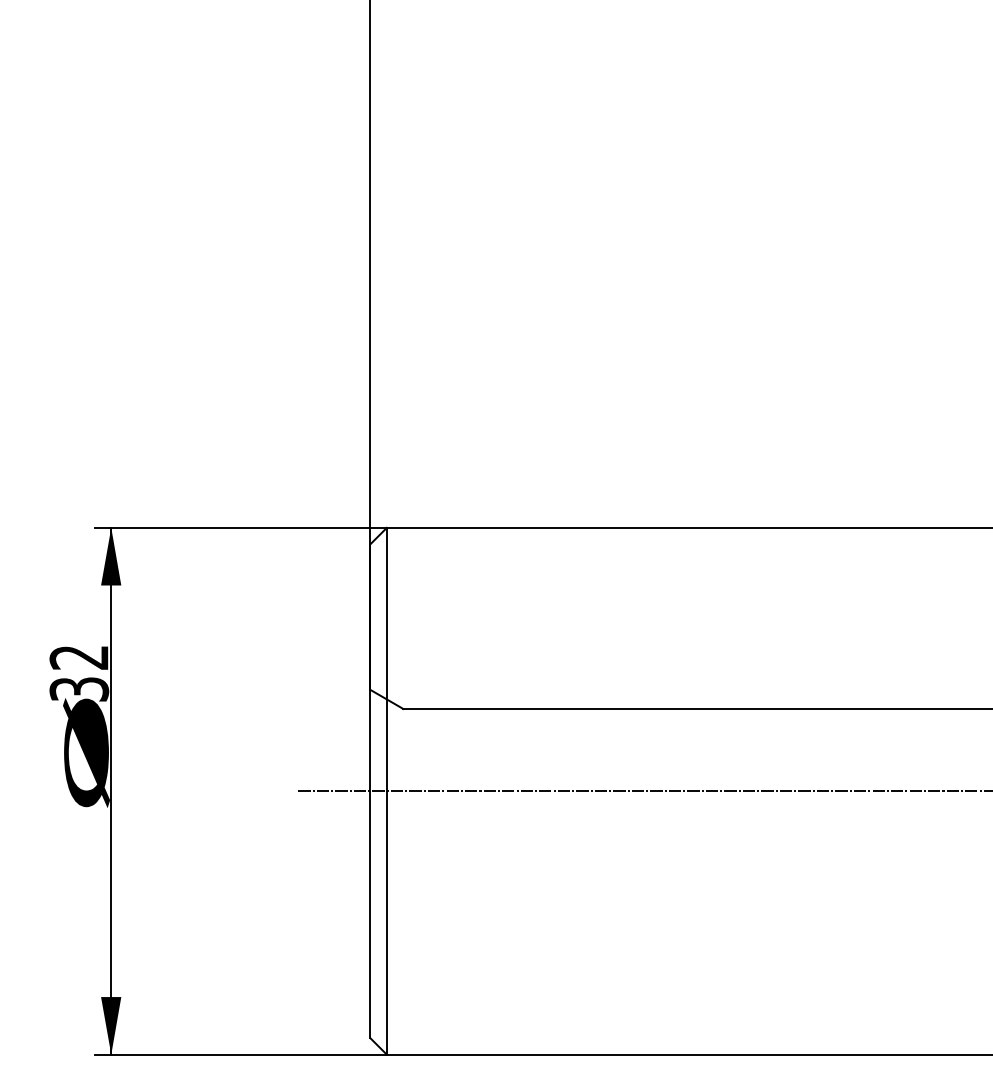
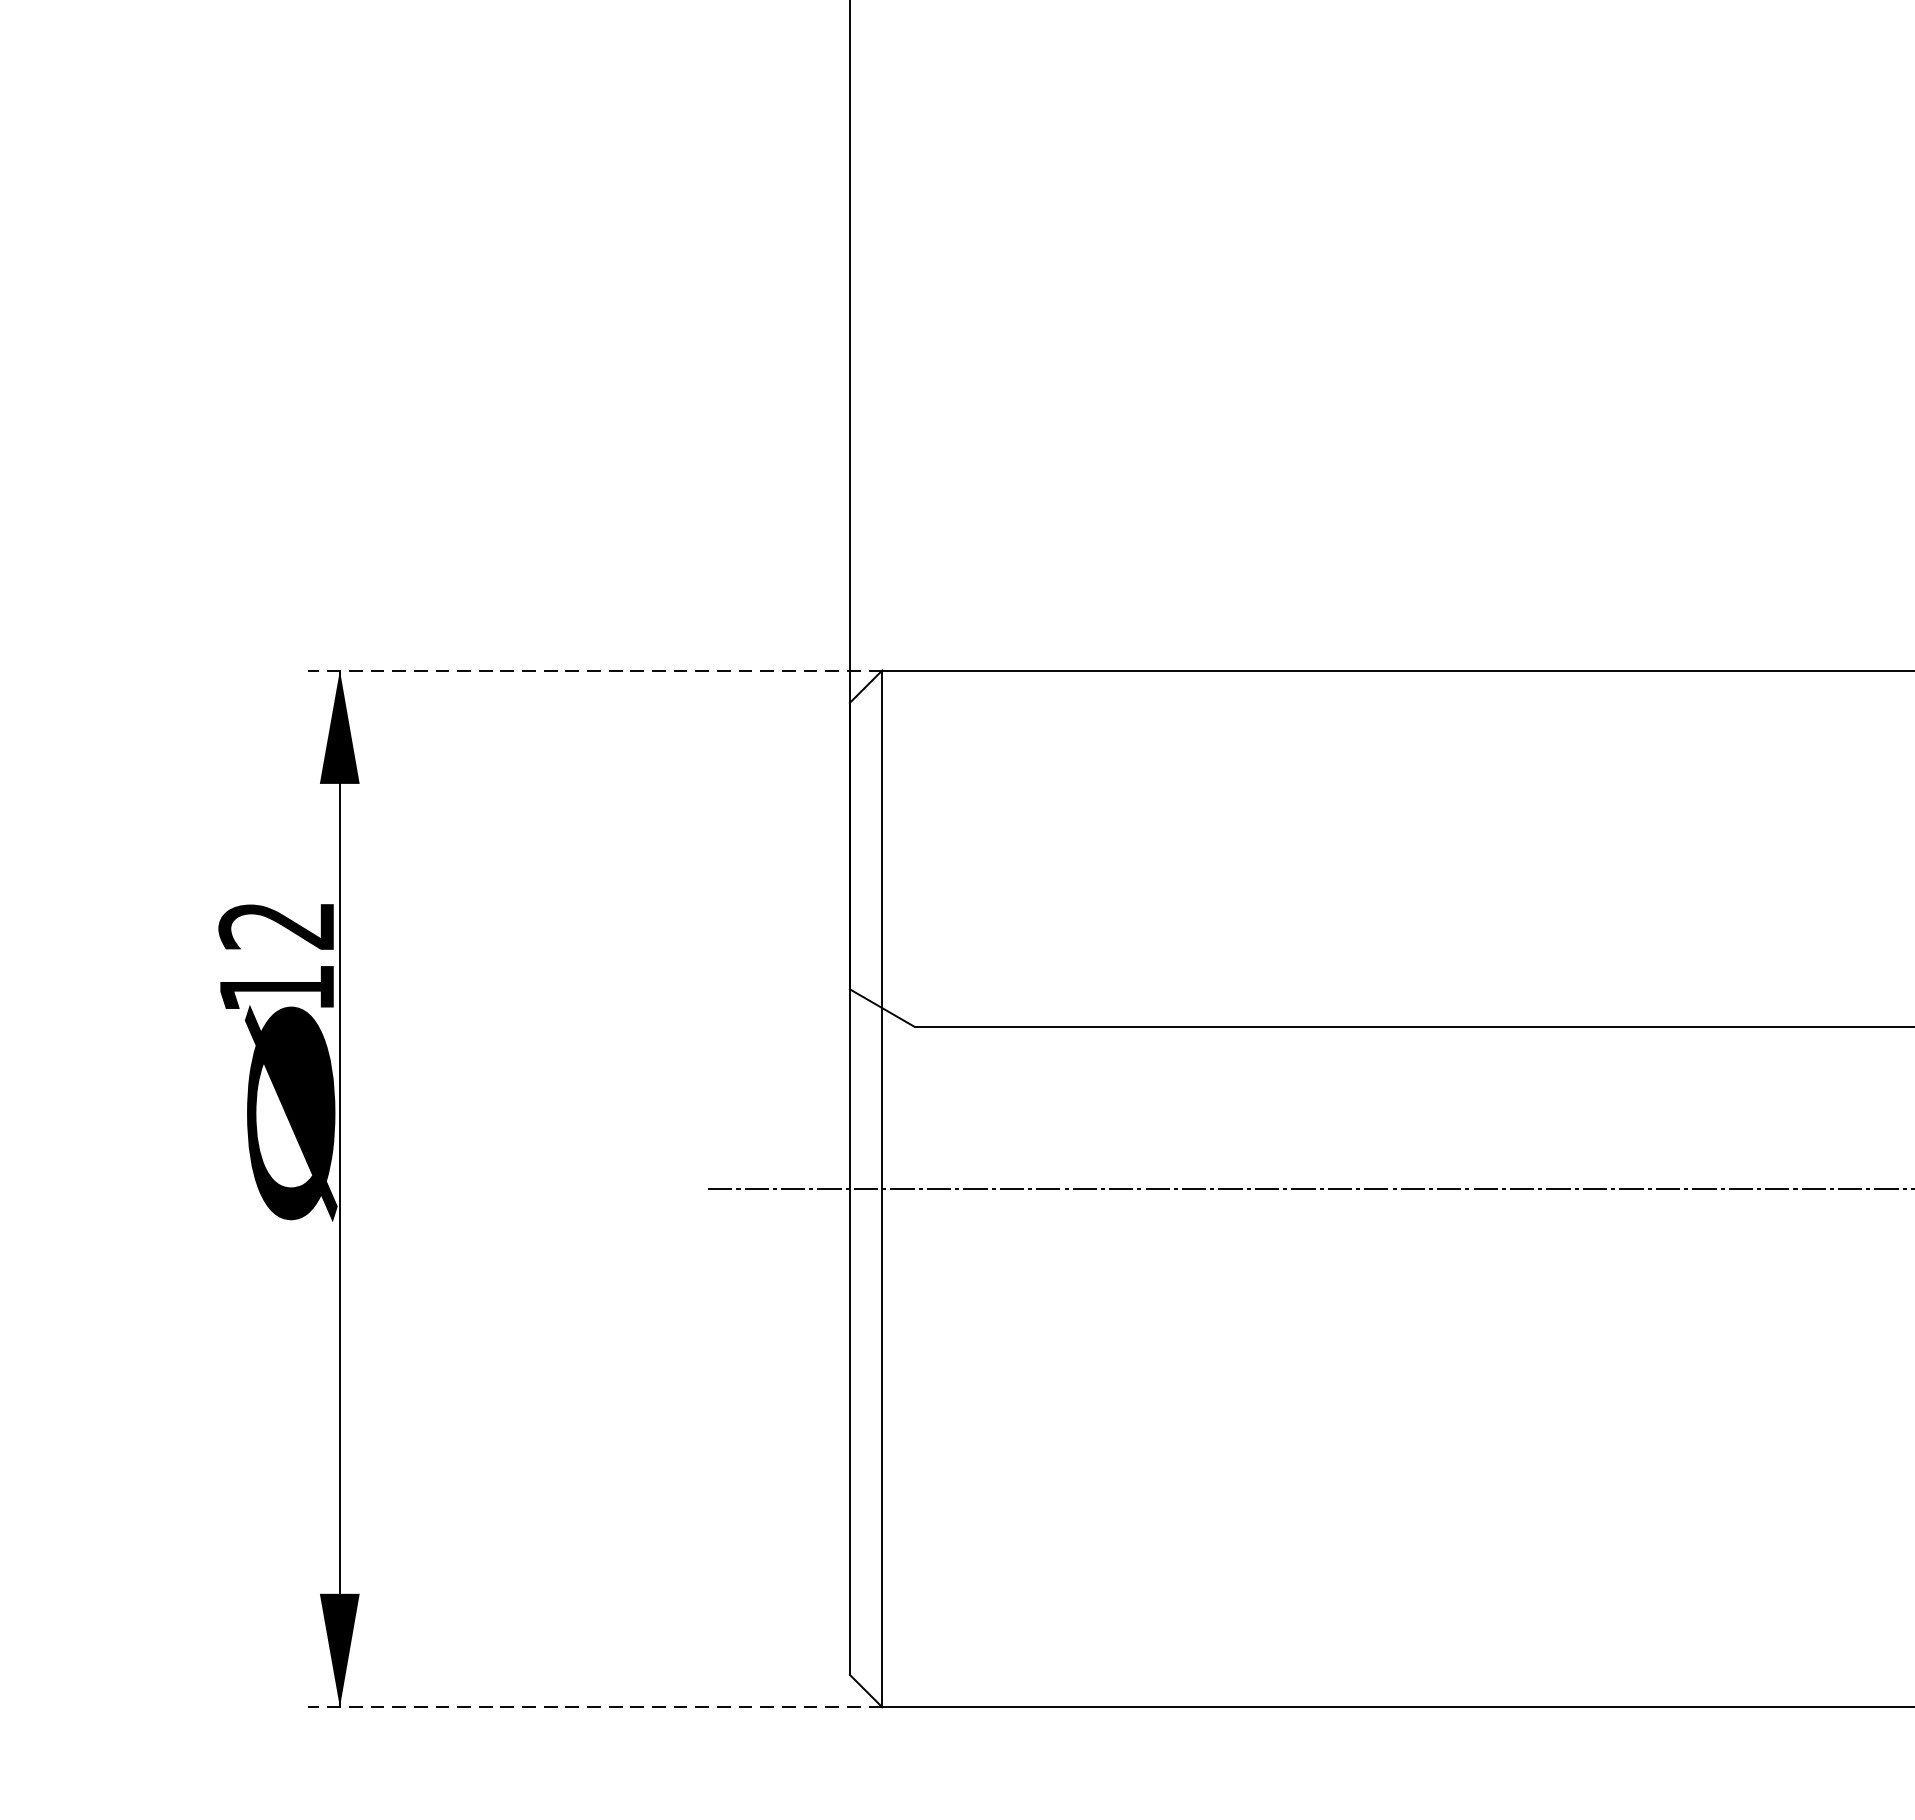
line: (240, 527) -> (594, 669), solid -> dashed
text: (79, 689) -> (277, 988), 32 -> 12
line: (240, 1054) -> (594, 1706), solid -> dashed

